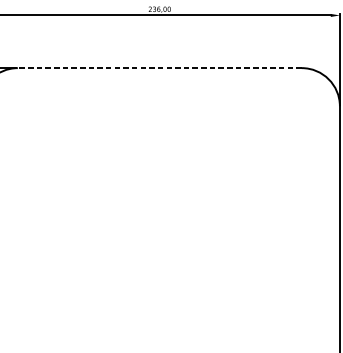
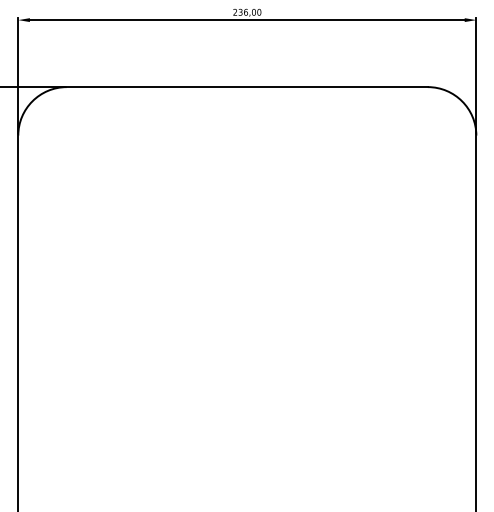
line: (159, 68) -> (247, 87), dashed -> solid

